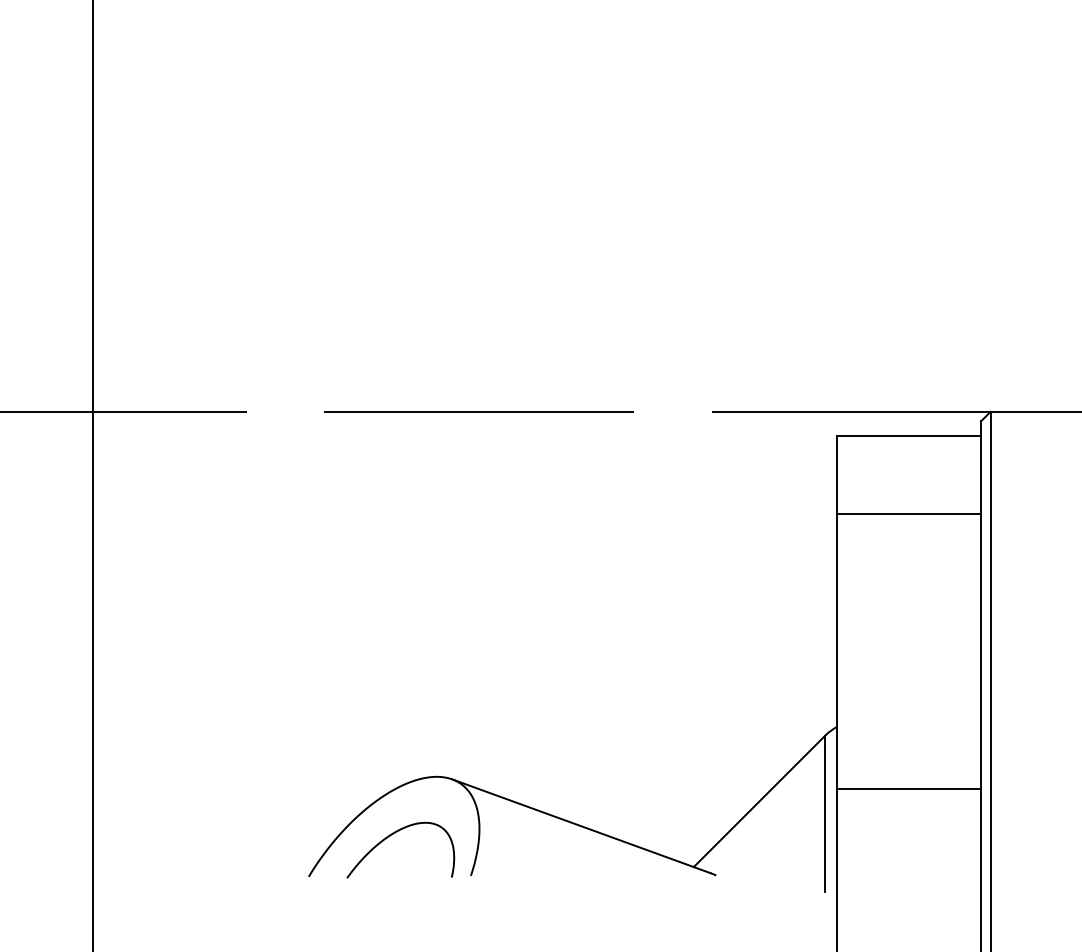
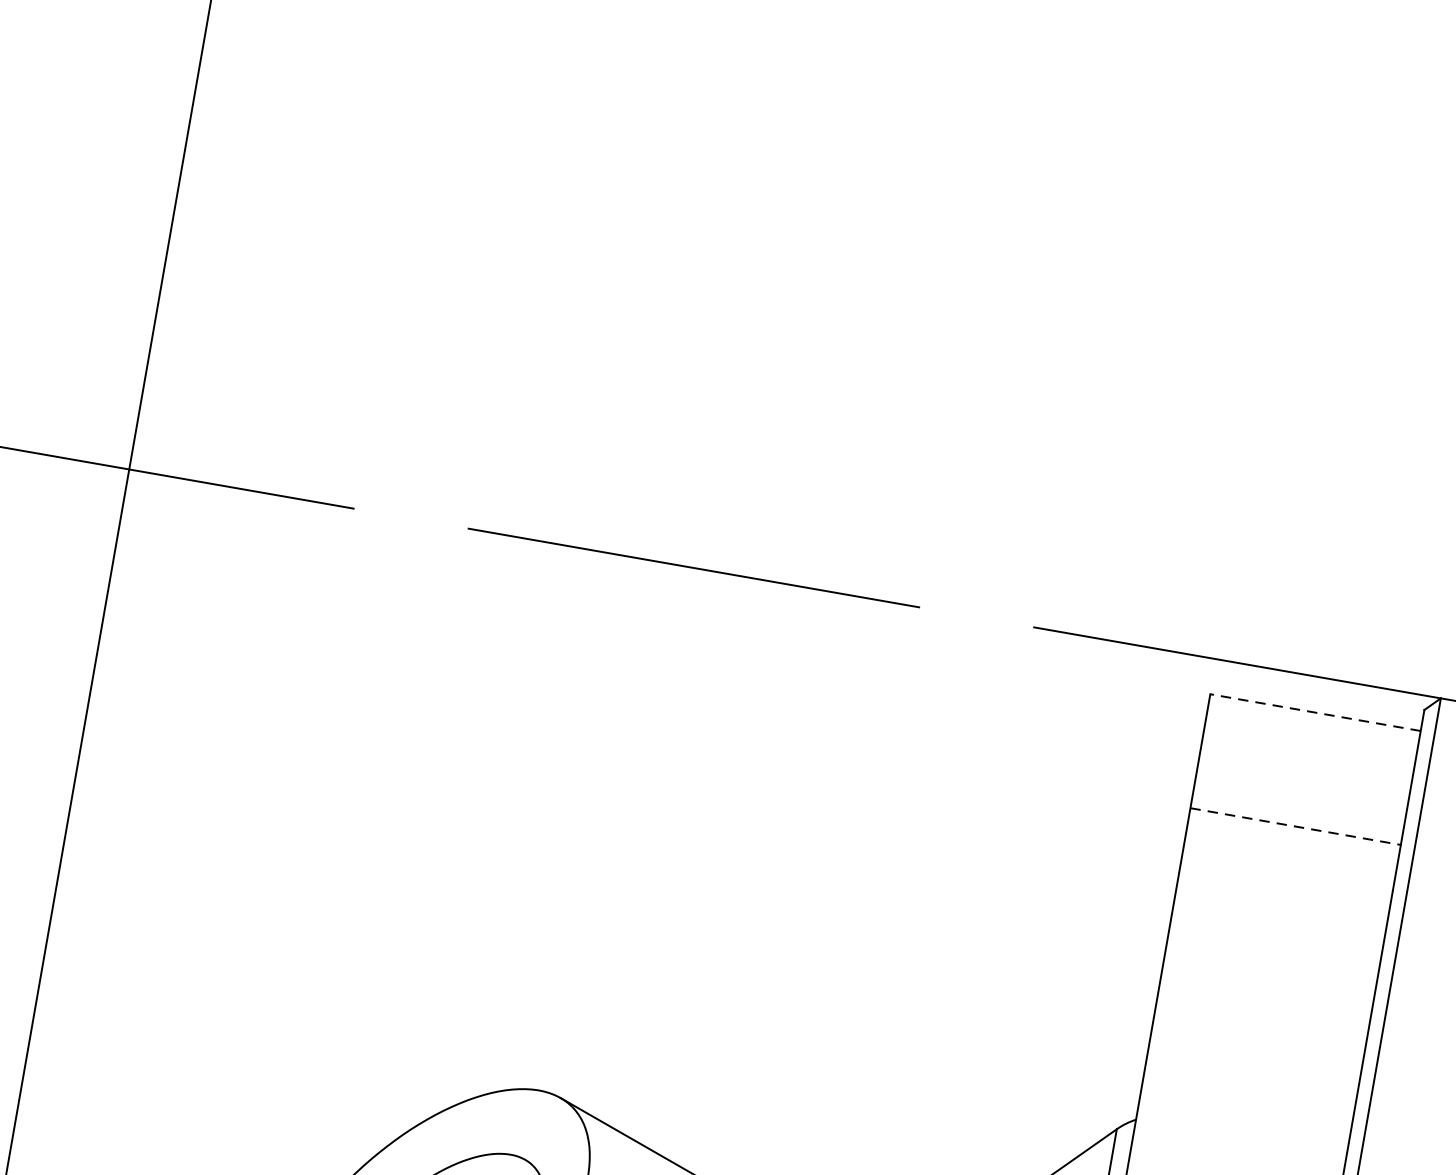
line: (908, 435) -> (1314, 712), solid -> dashed
line: (909, 513) -> (1296, 826), solid -> dashed

